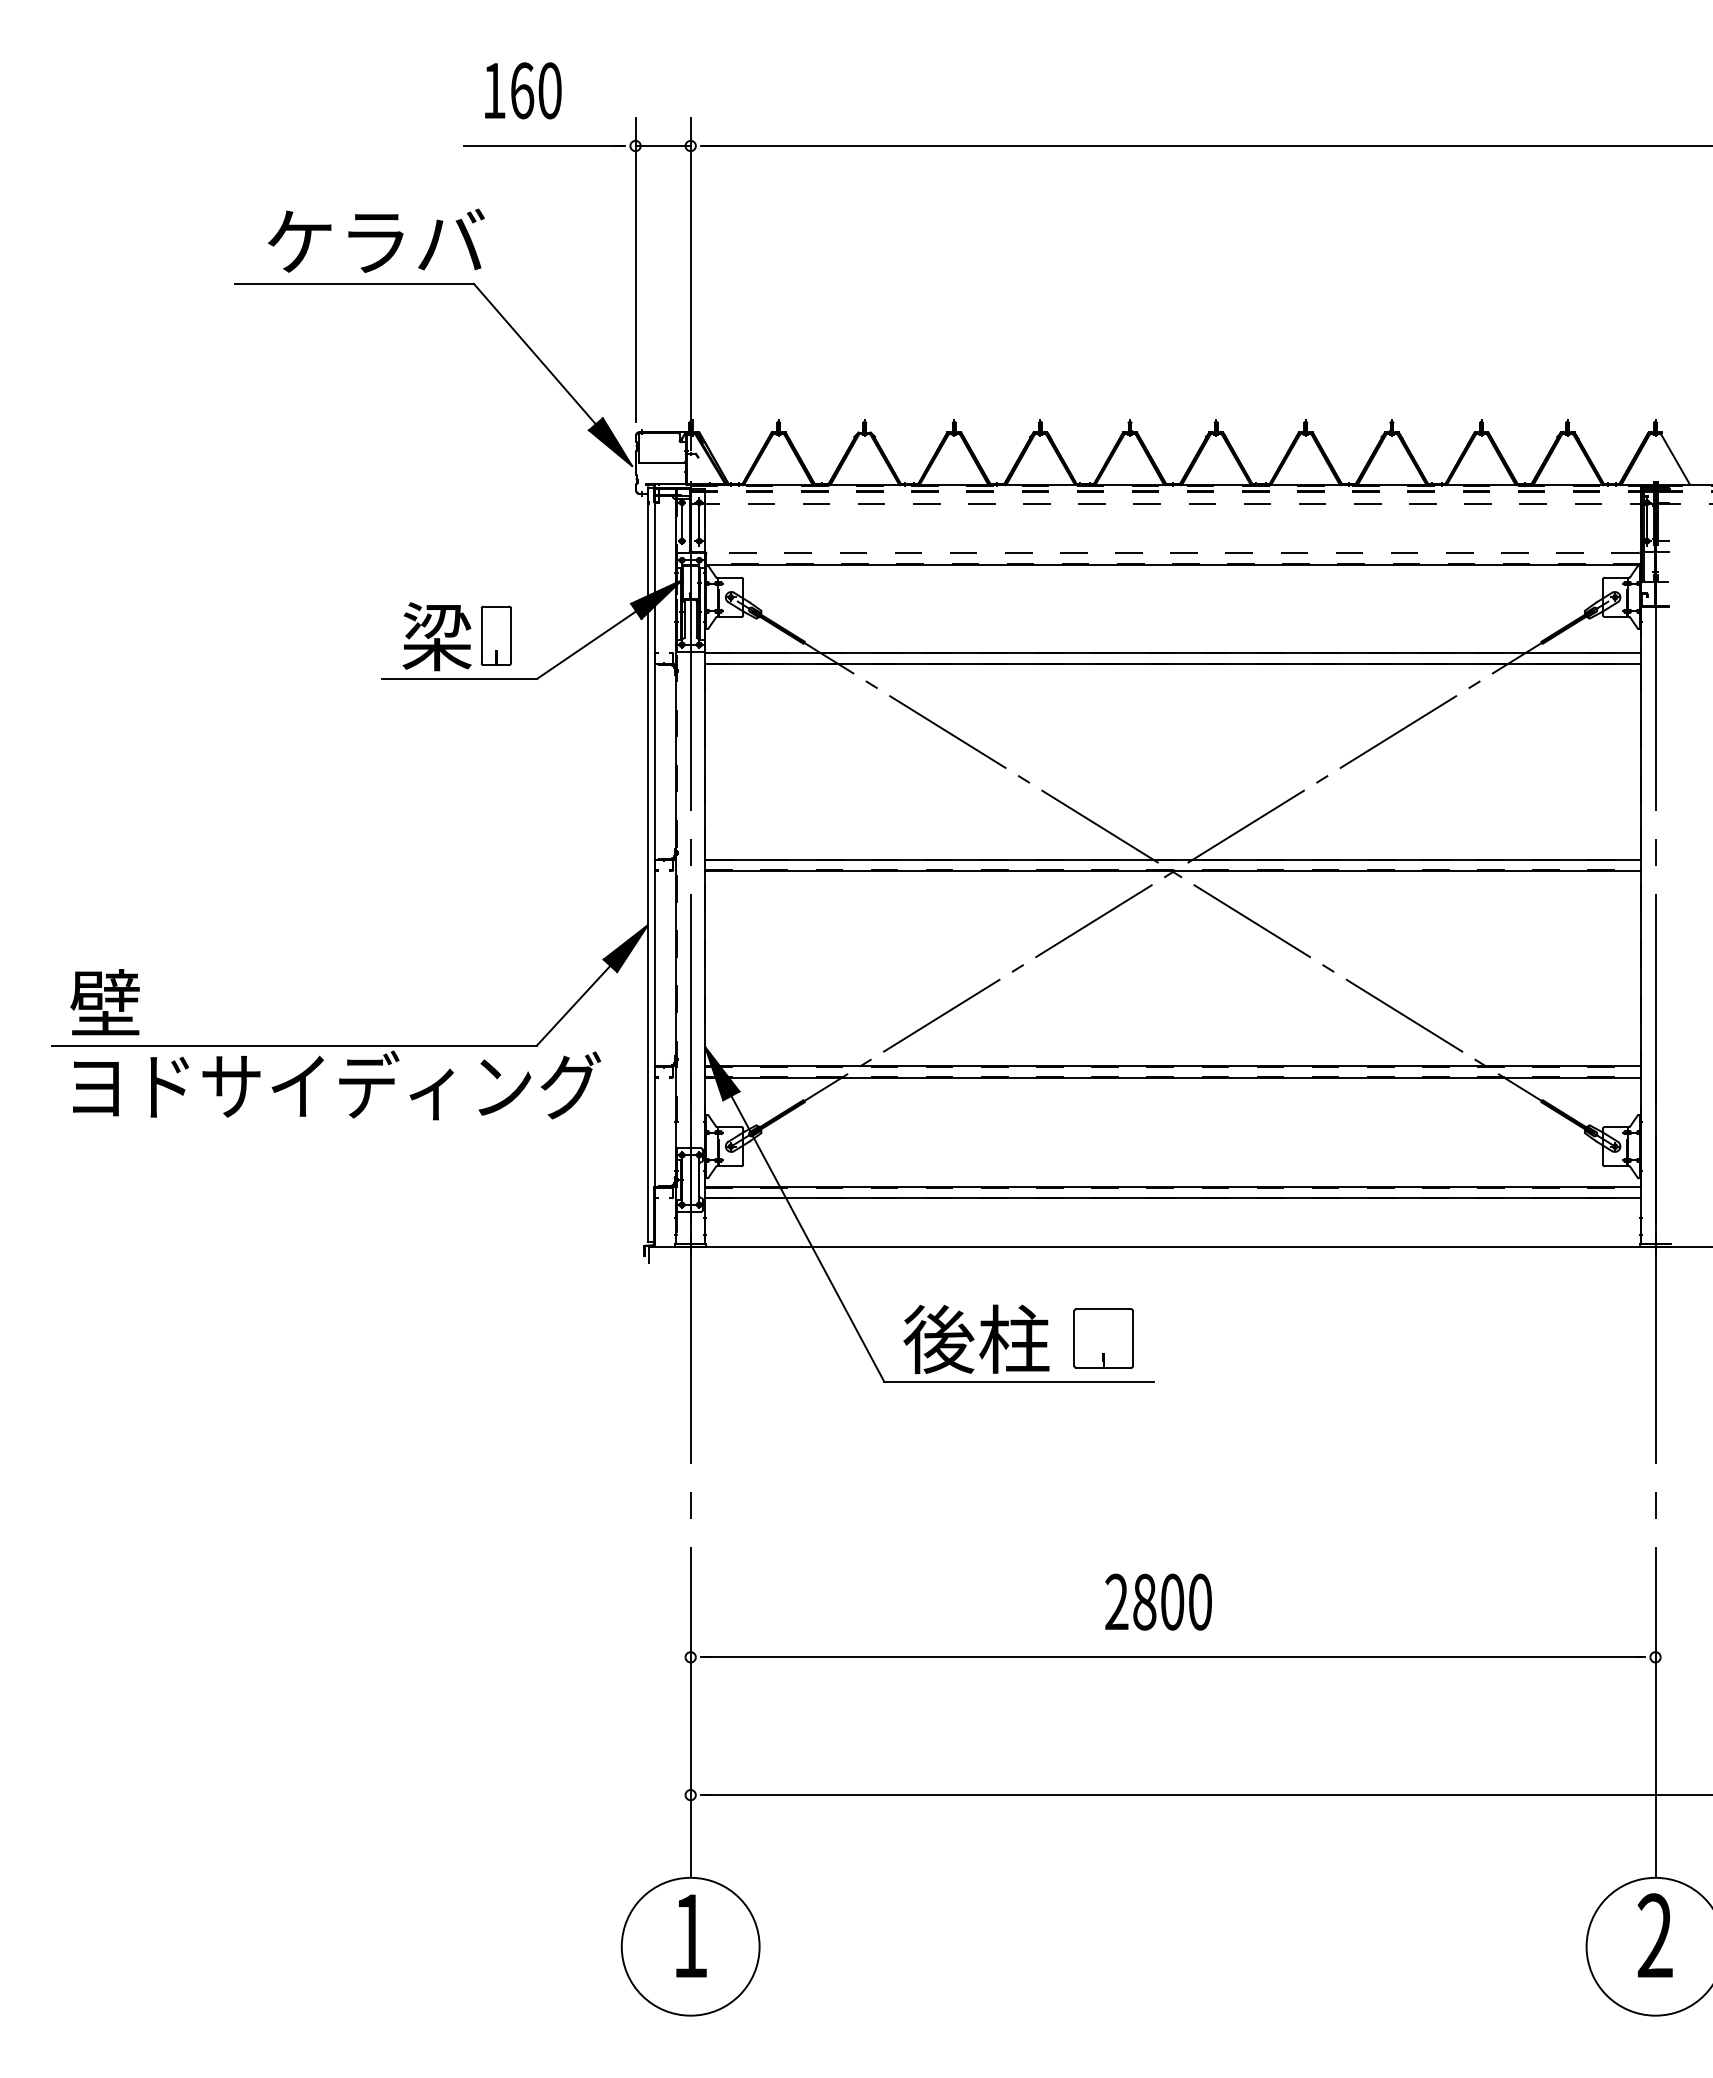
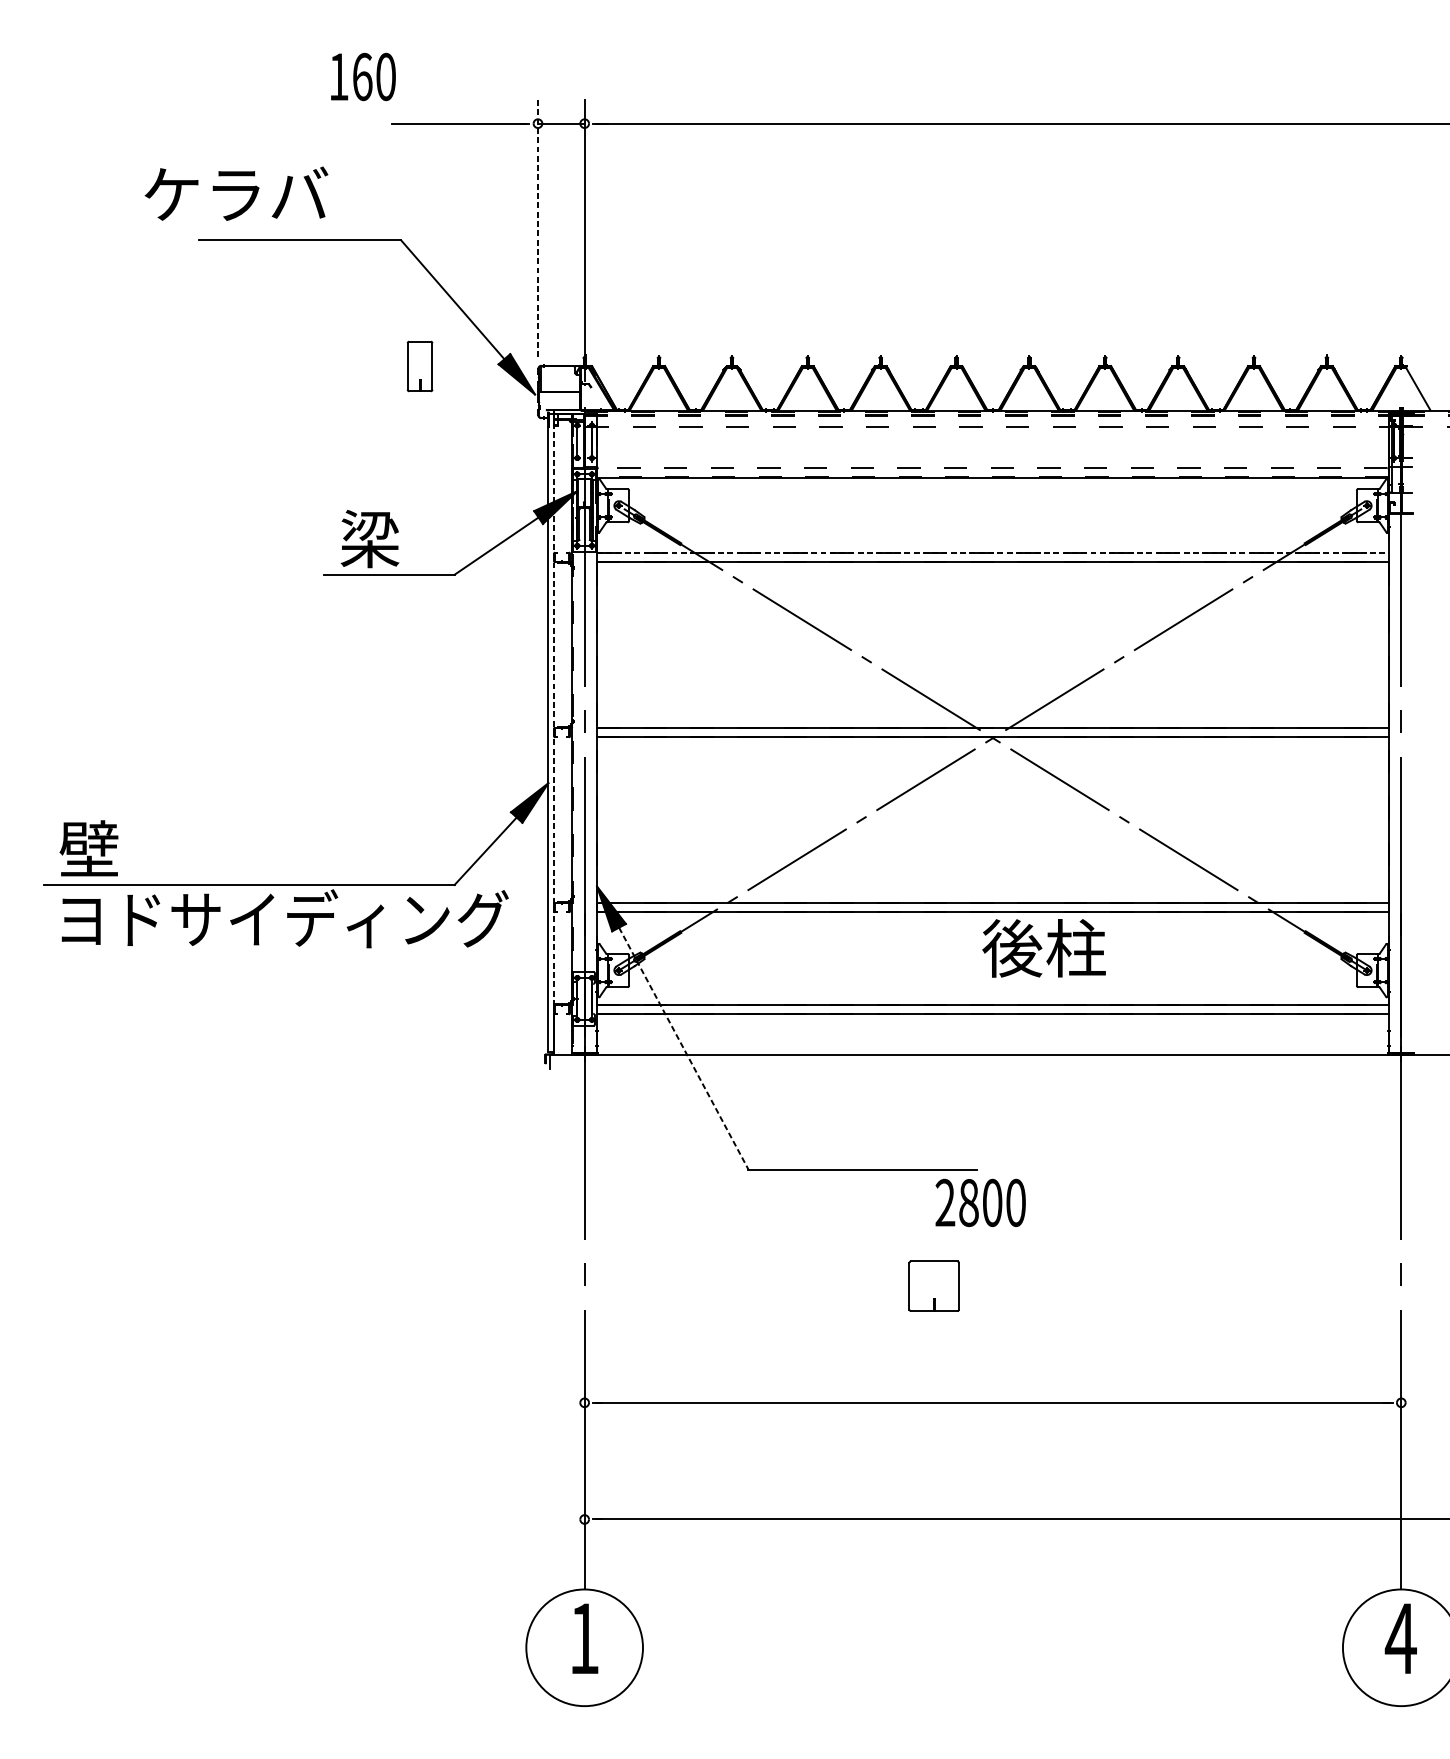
text: (523, 90) -> (363, 76), moved
text: (375, 240) -> (235, 193), moved
line: (635, 270) -> (537, 229), solid -> dashed
part: (495, 635) -> (419, 366), moved
line: (1173, 652) -> (993, 552), solid -> dashed
line: (654, 865) -> (554, 732), solid -> dashed
line: (808, 1239) -> (684, 1049), solid -> dashed
text: (976, 1338) -> (1044, 947), moved
part: (1103, 1338) -> (934, 1286), moved
text: (1158, 1601) -> (980, 1202), moved
text: (1655, 1935) -> (1401, 1638), 2 -> 4

